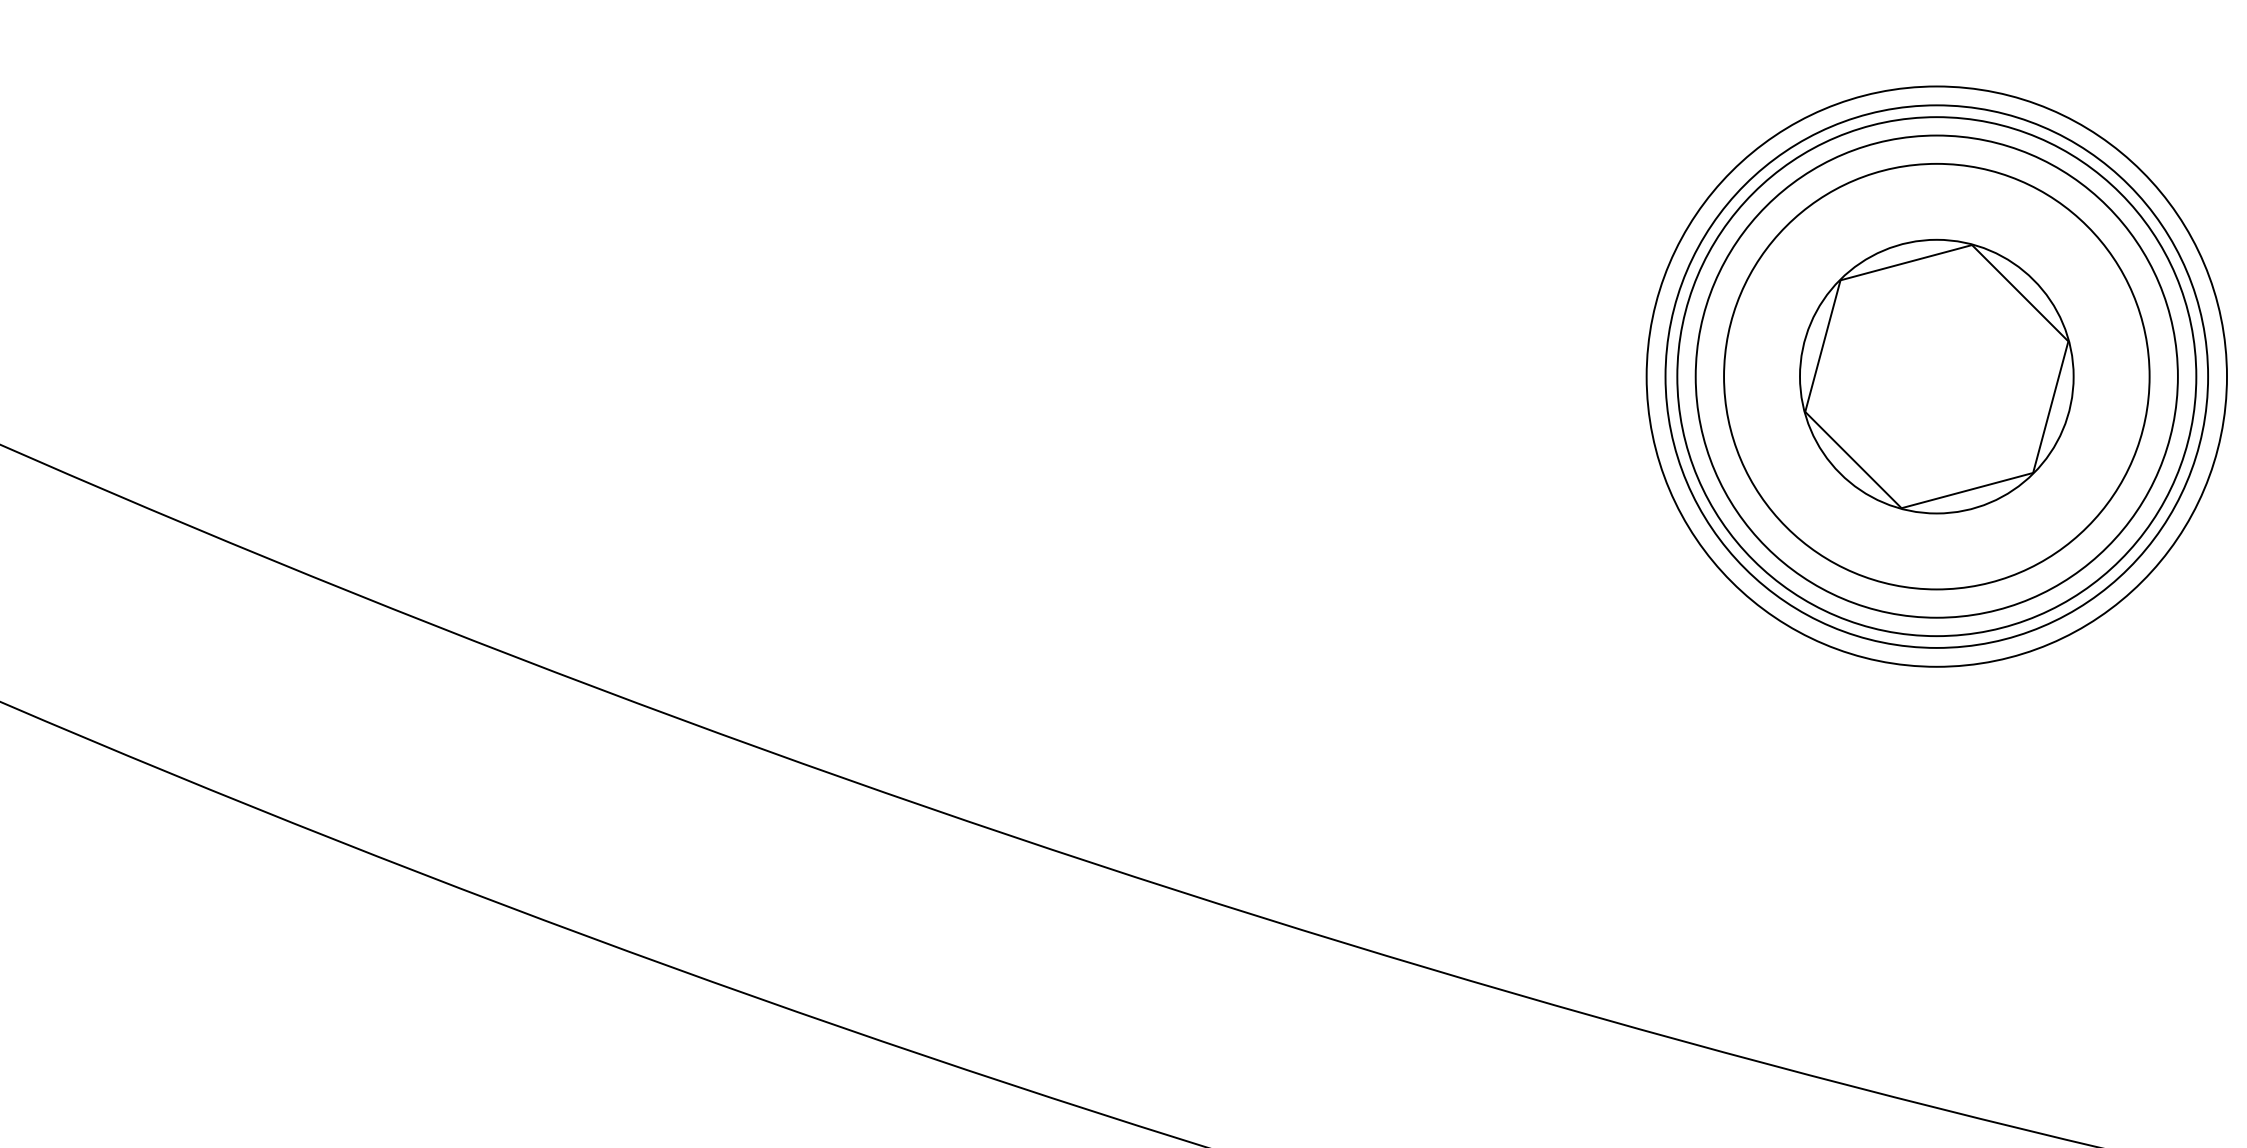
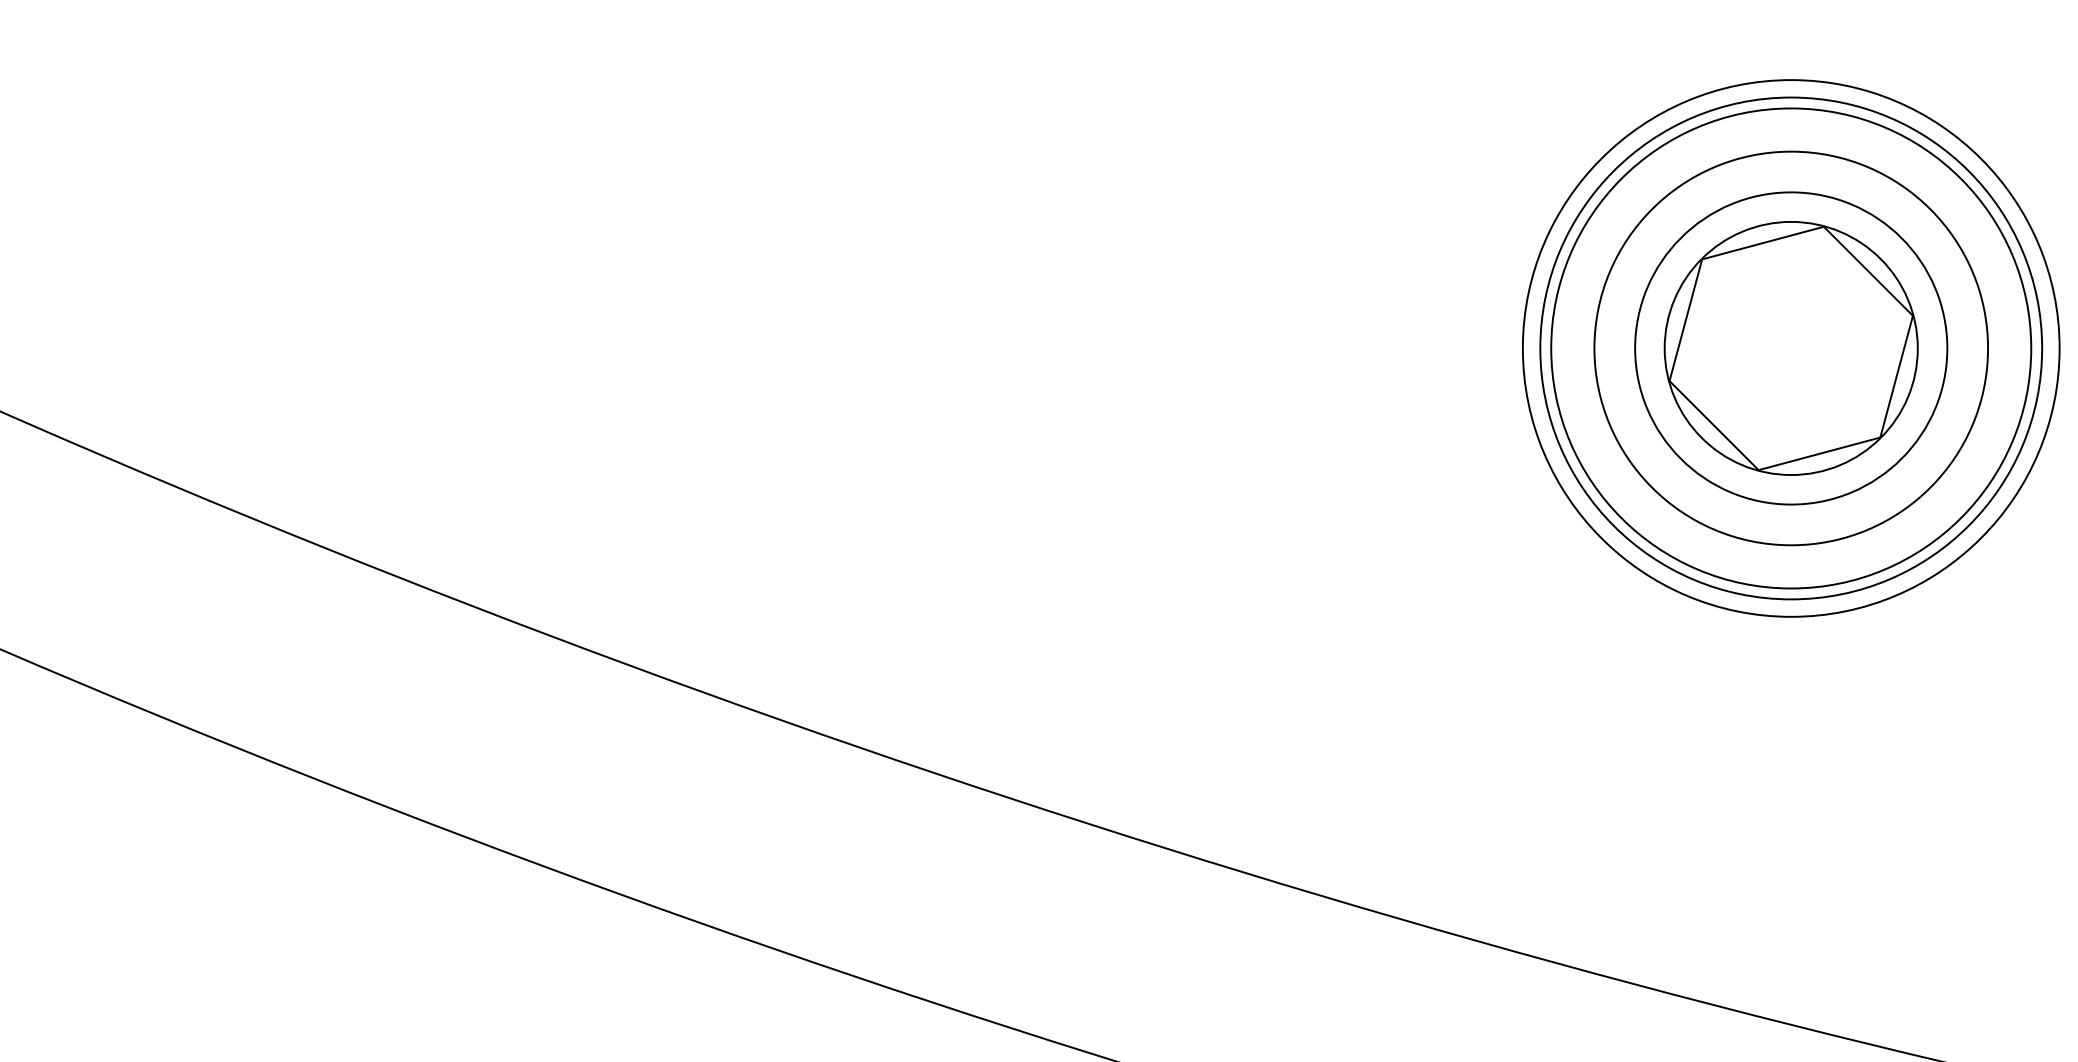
circle: (1937, 376) -> (1791, 348), size x0.7

